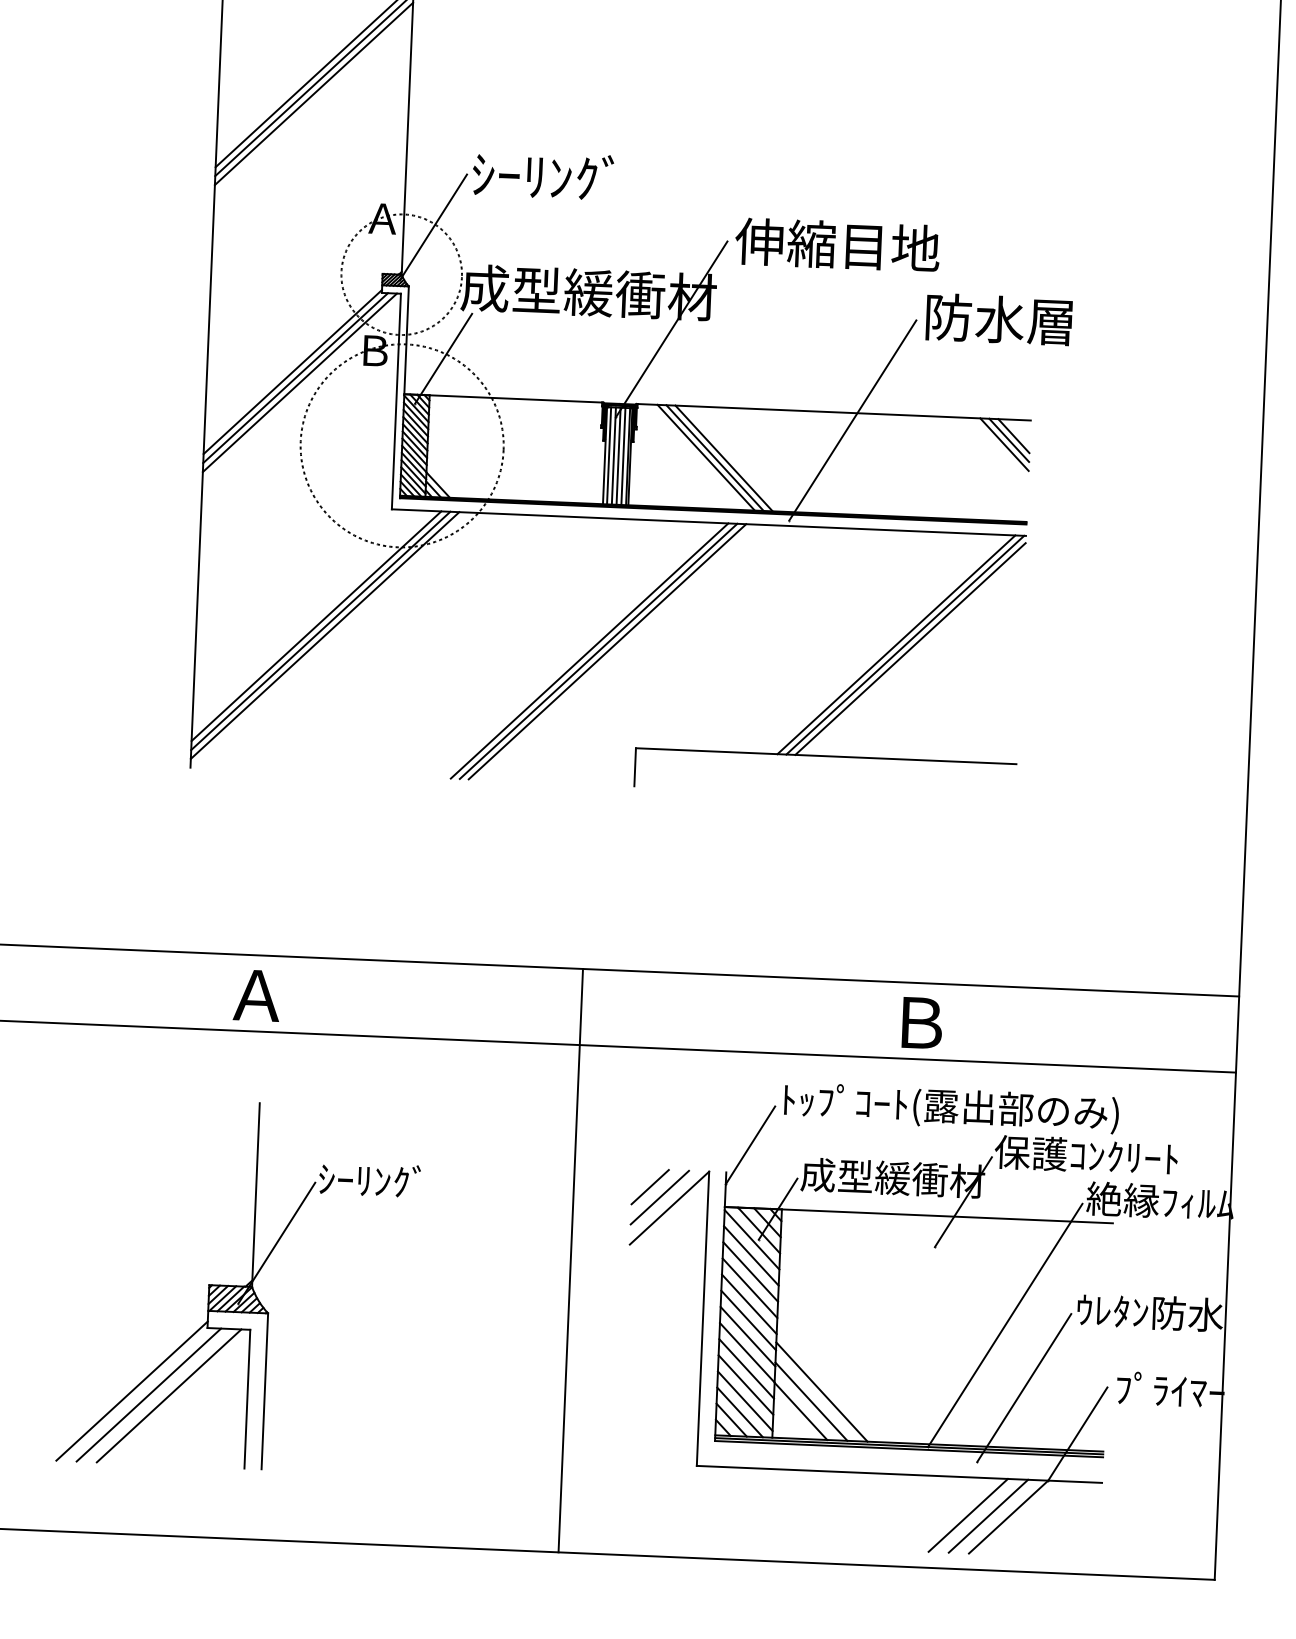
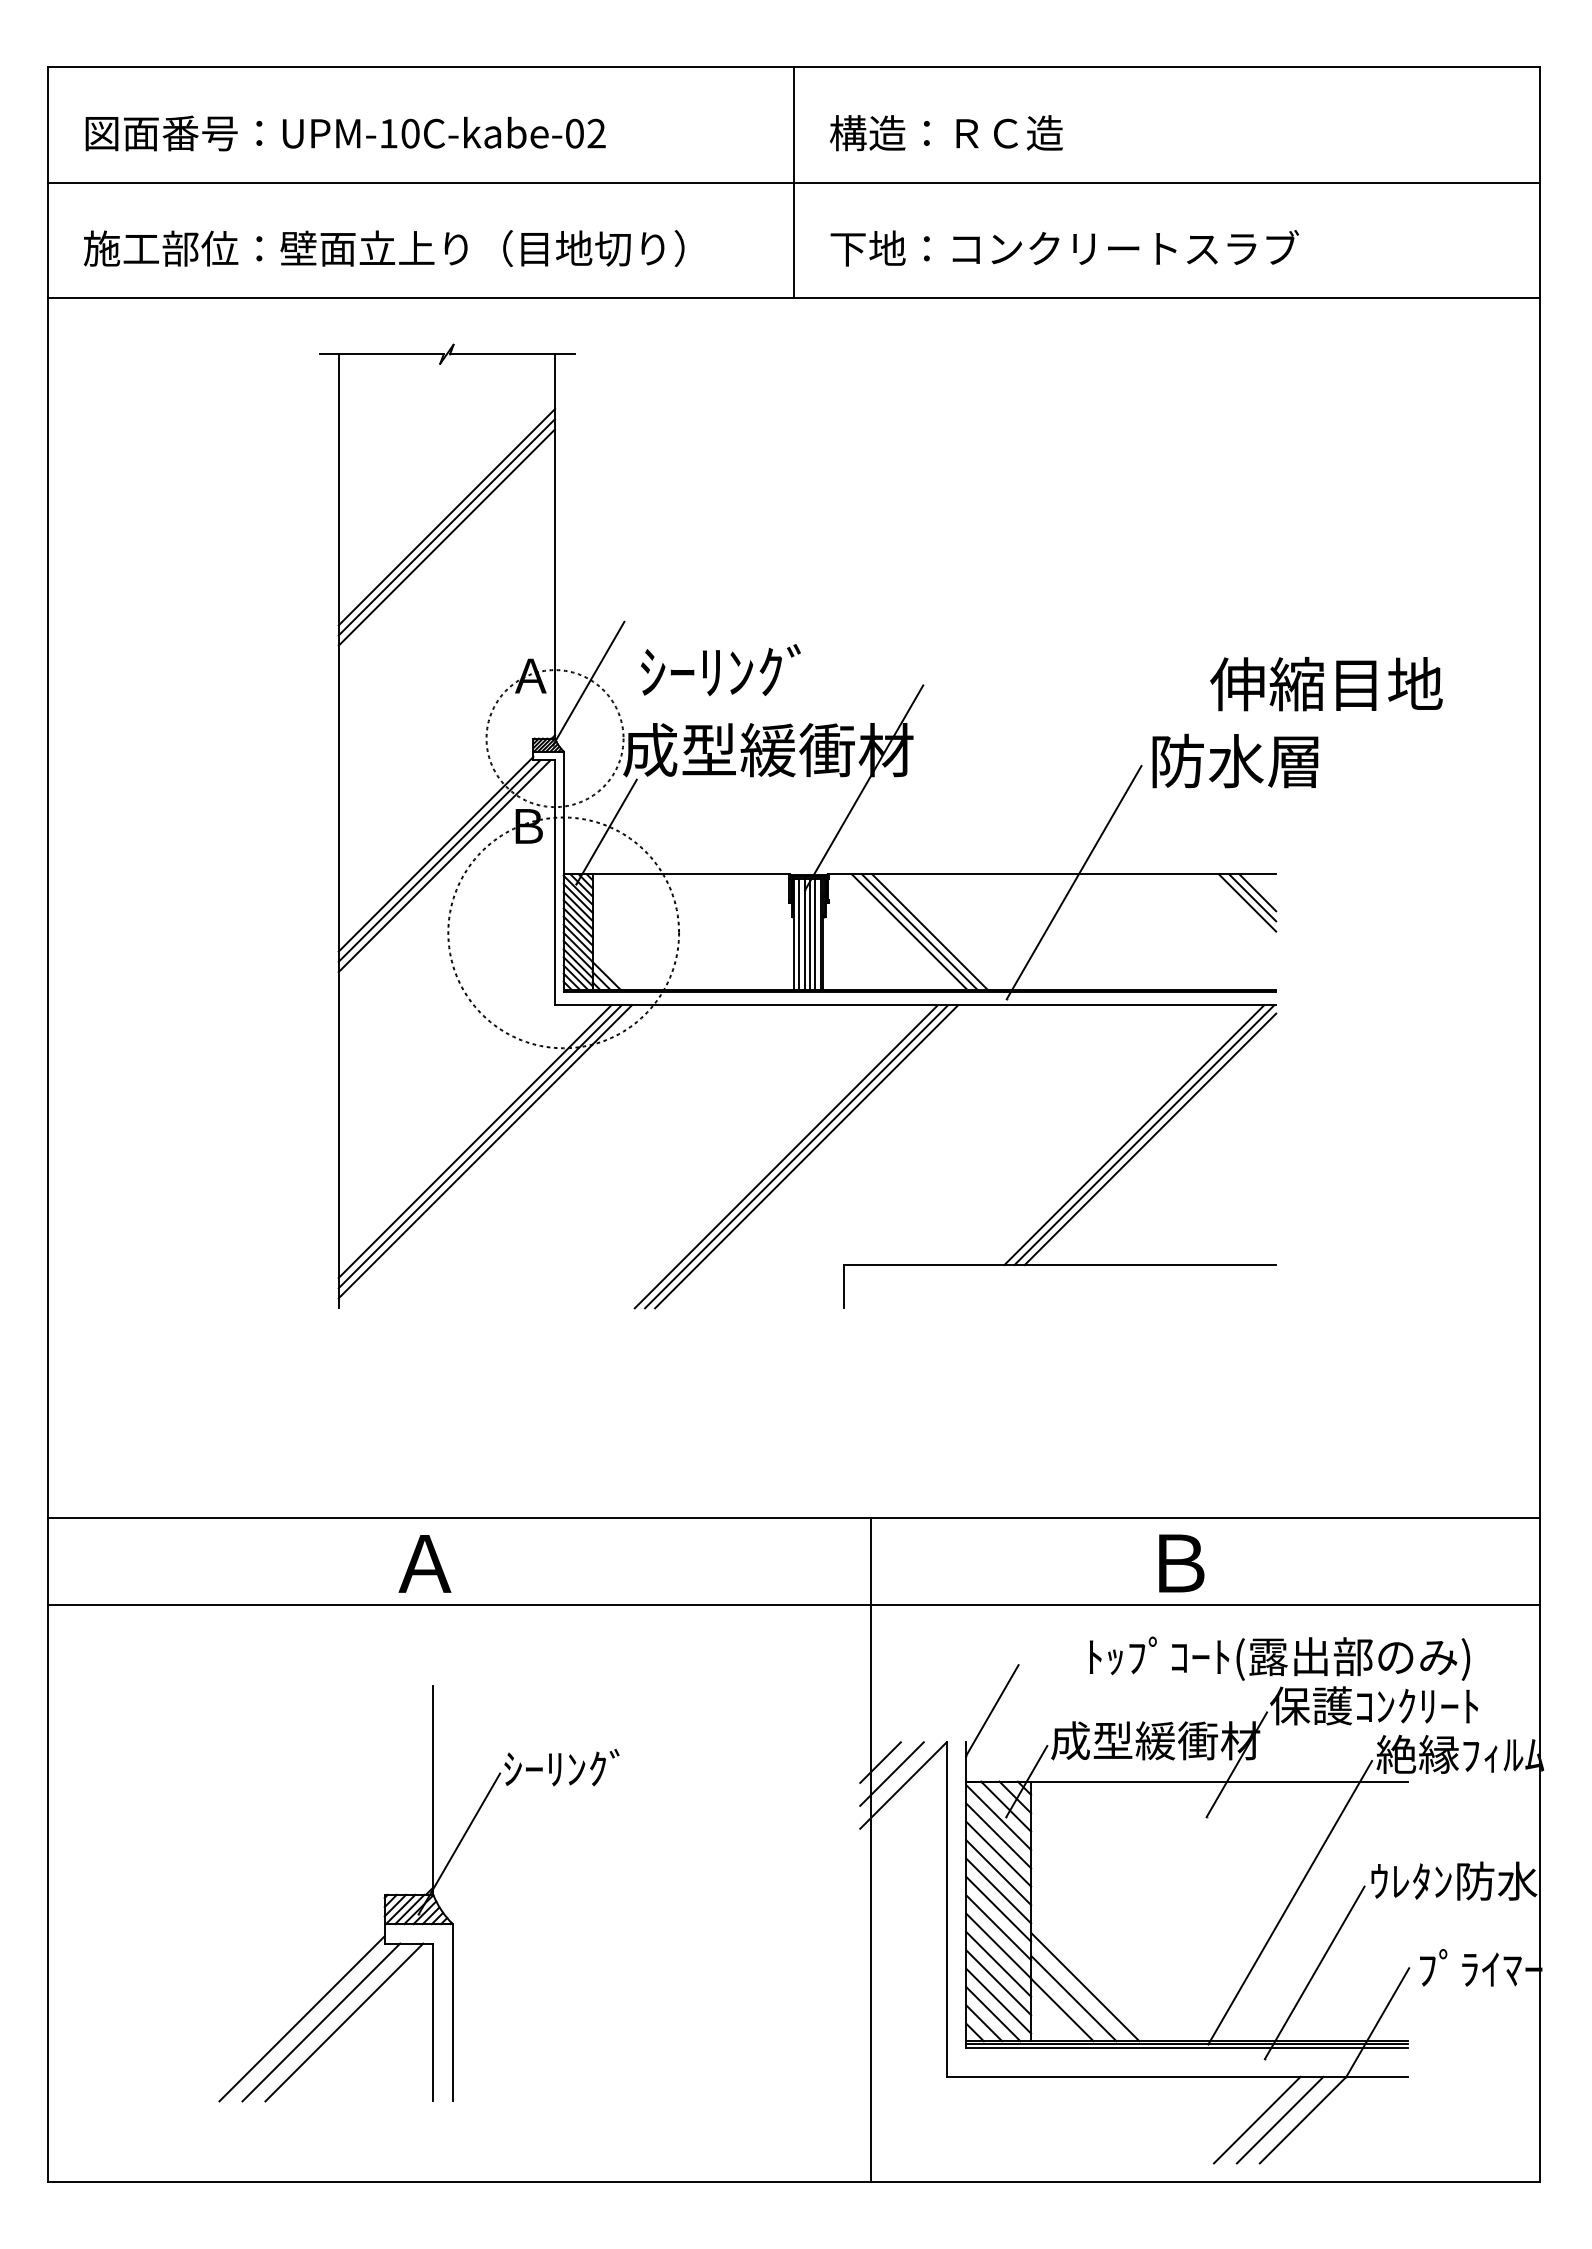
text: (542, 175) -> (720, 670), moved
text: (837, 245) -> (1326, 684), moved
text: (952, 1108) -> (1280, 1658), moved
line: (570, 1260) -> (870, 1849), moved

